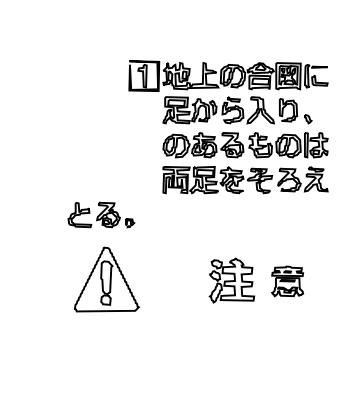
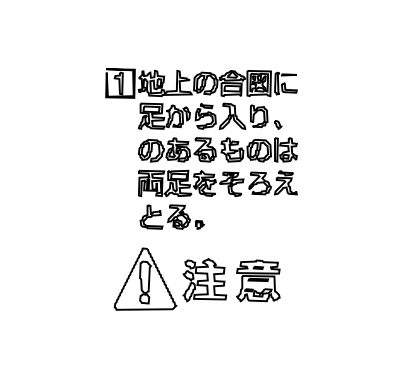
part: (101, 214) -> (172, 216), moved
part: (106, 278) -> (145, 278), moved
part: (287, 280) -> (258, 280), size x1.43

